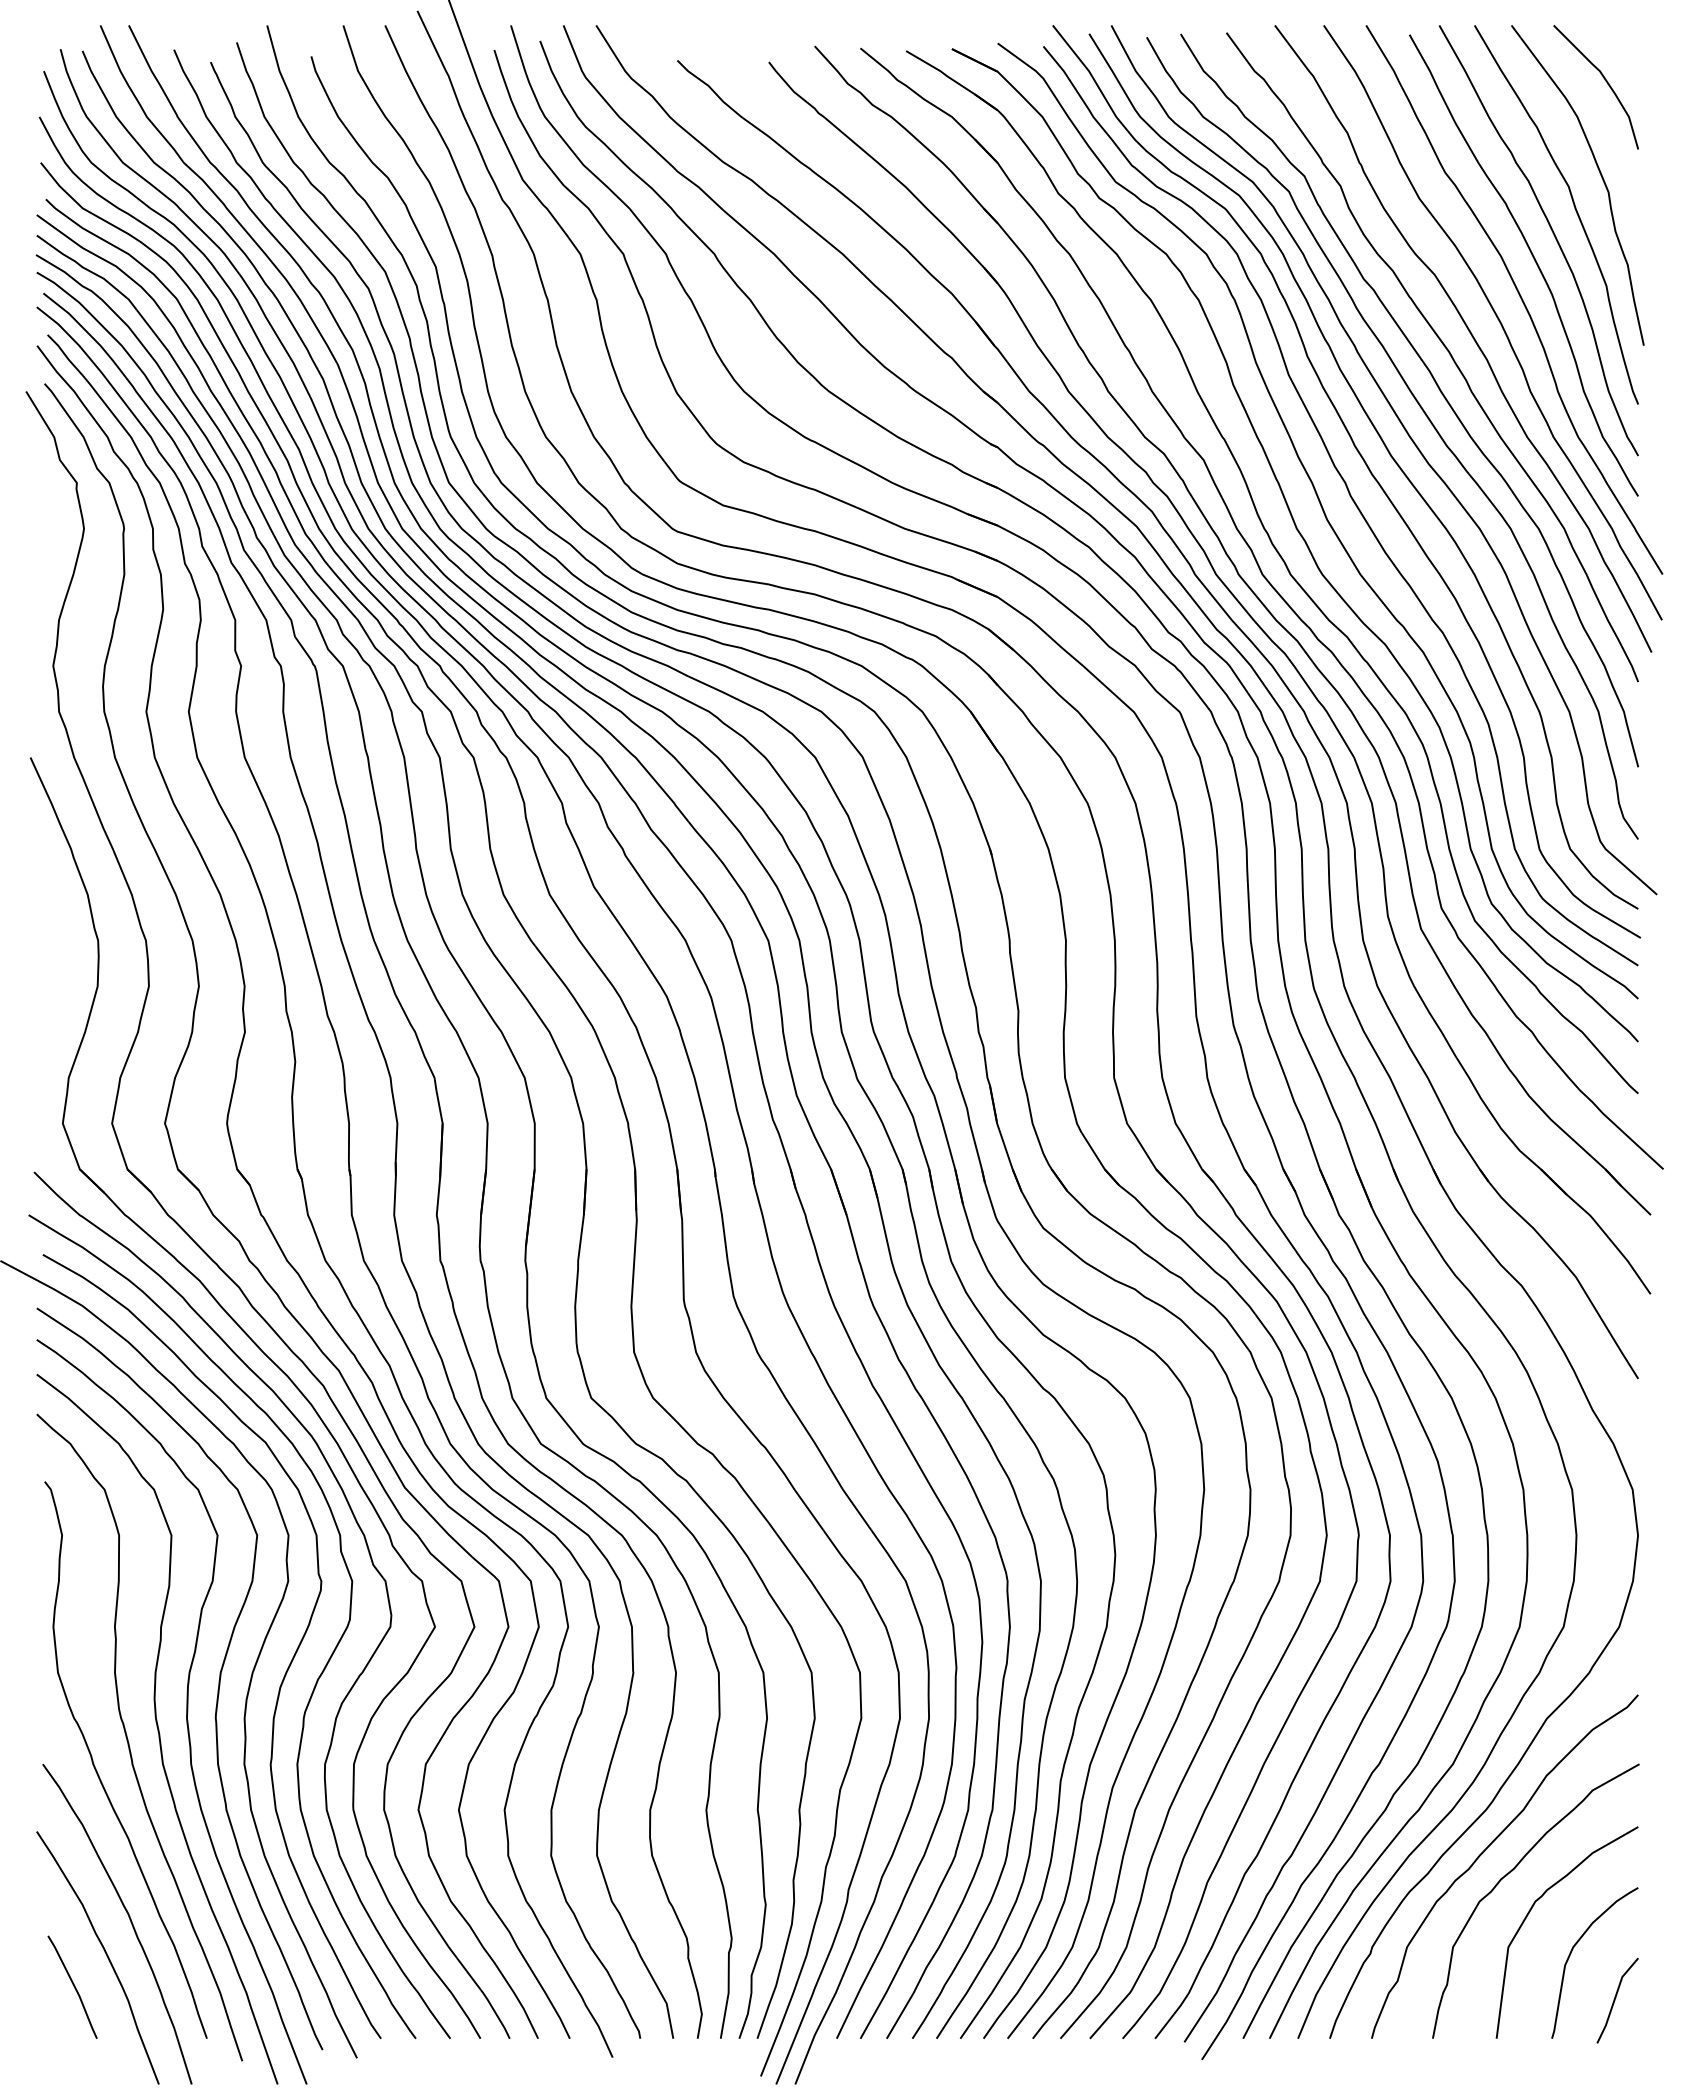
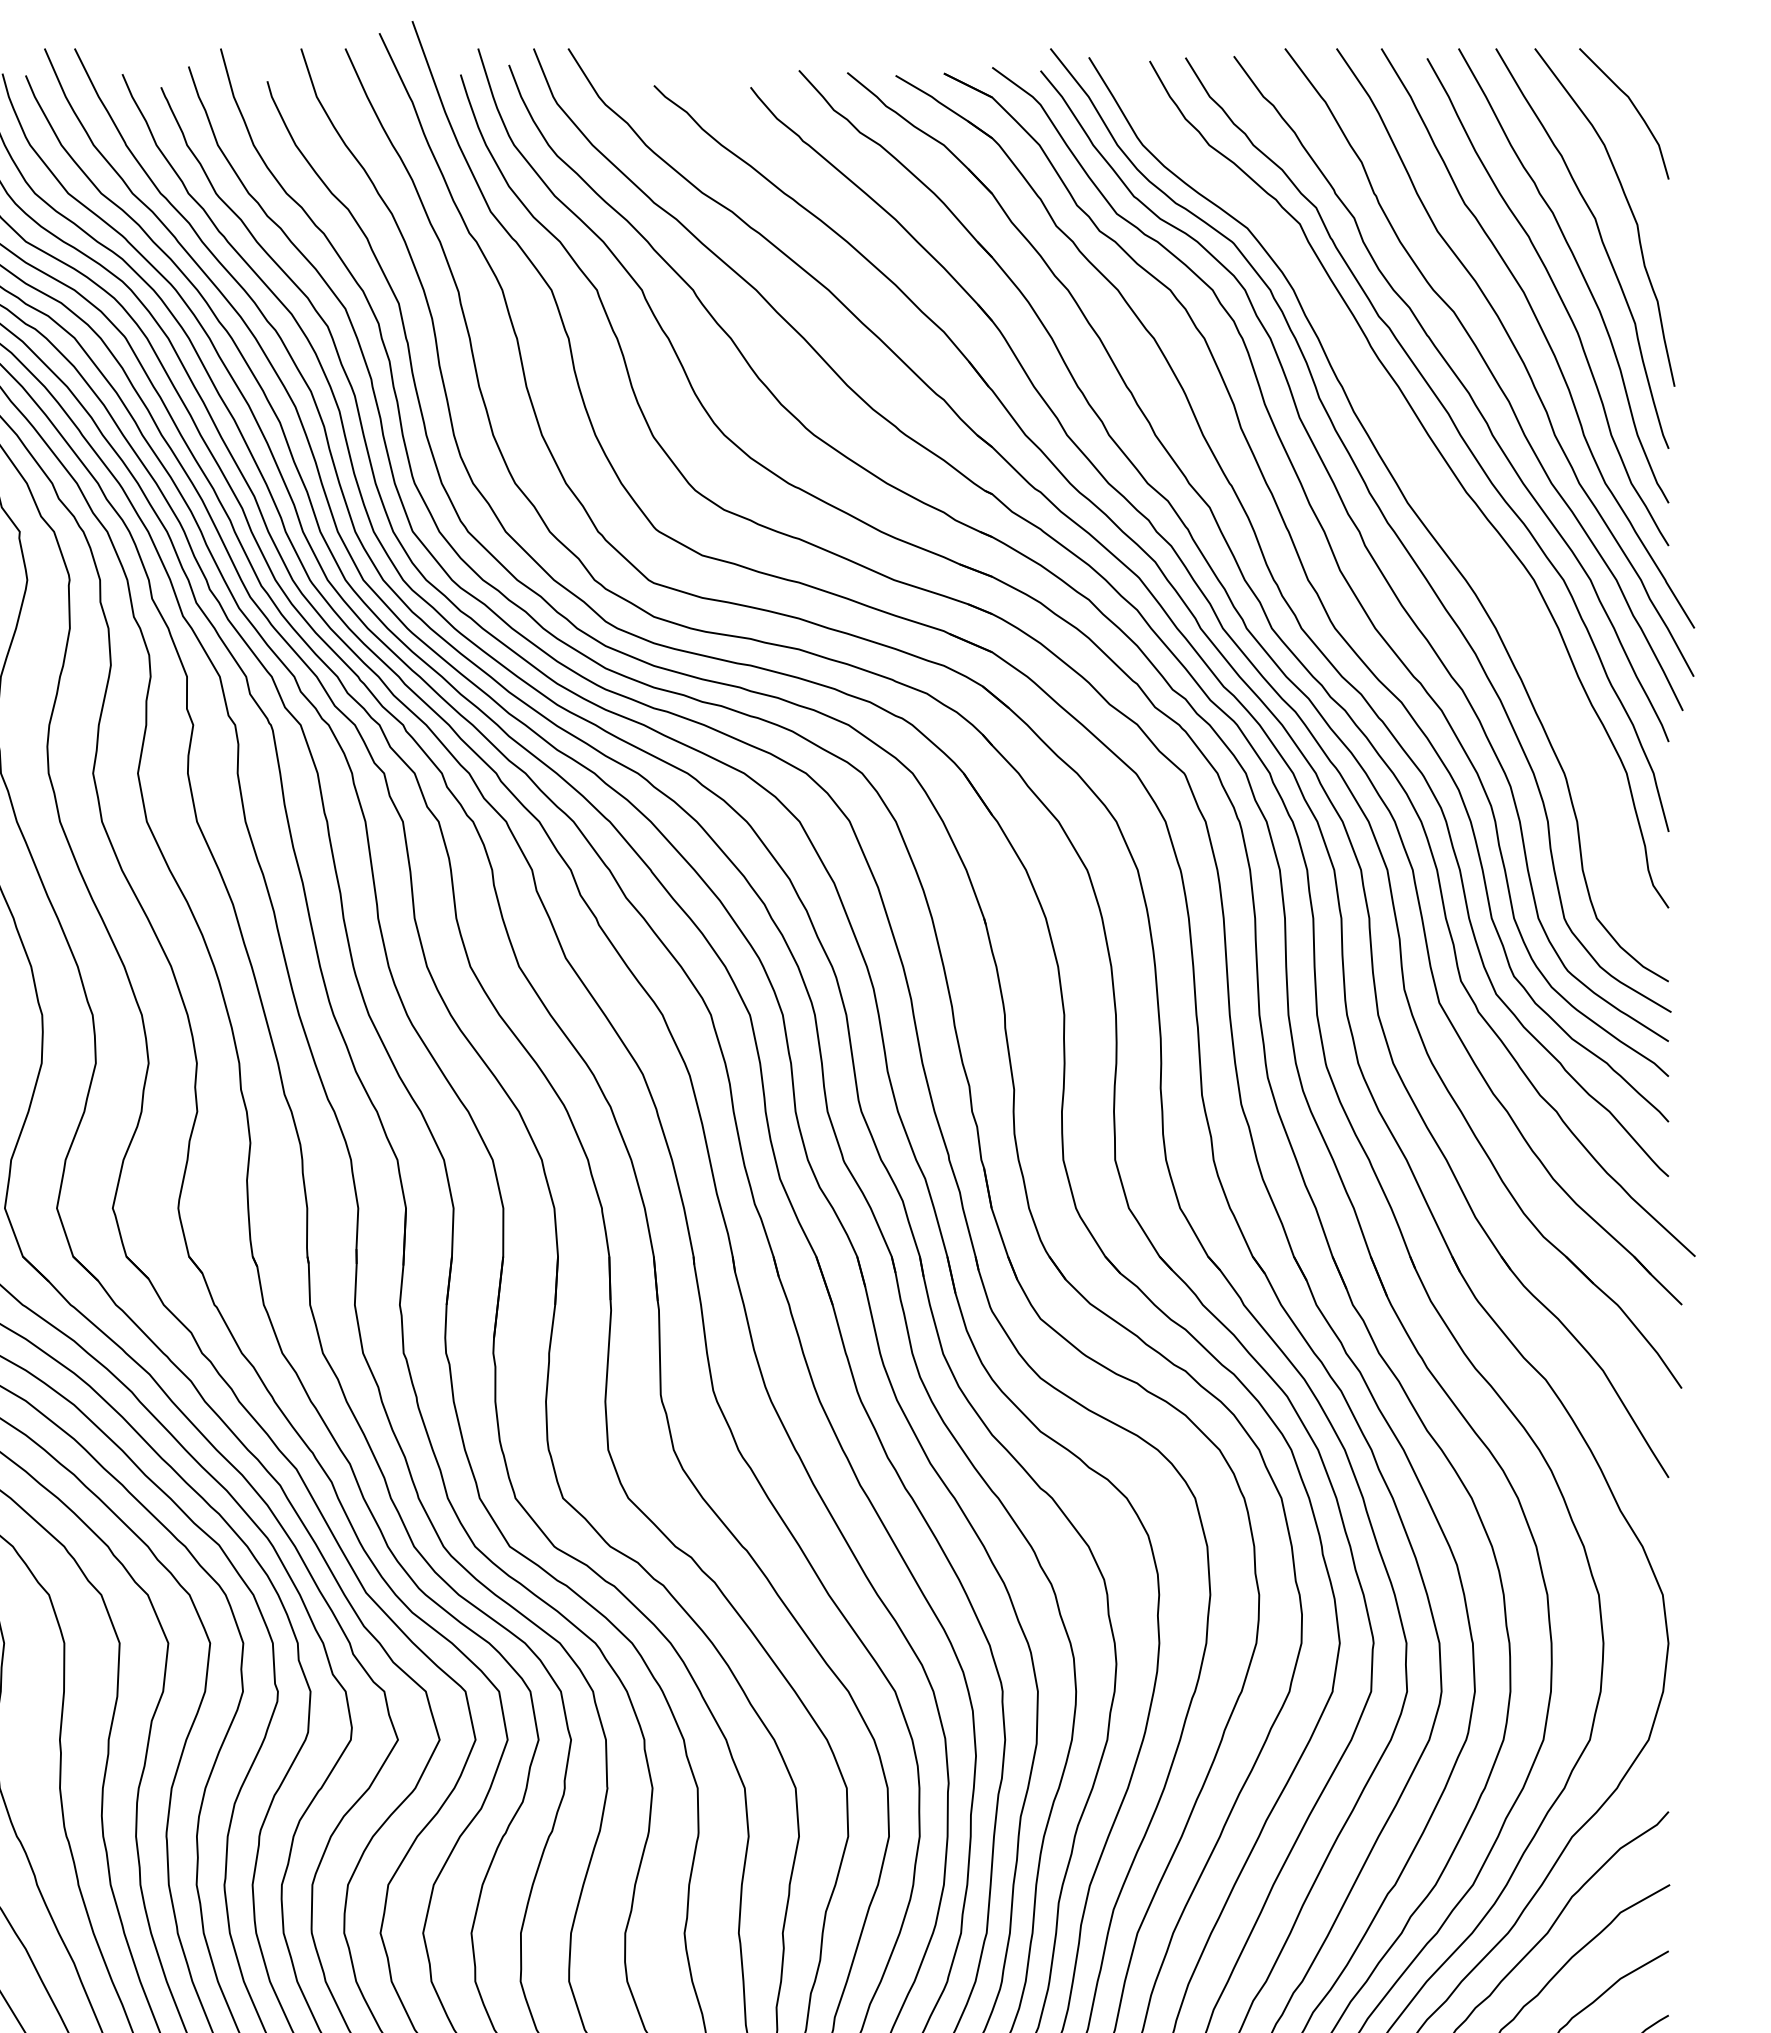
curve: (1412, 442) -> (1430, 489), removed

